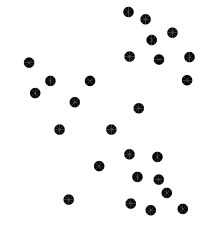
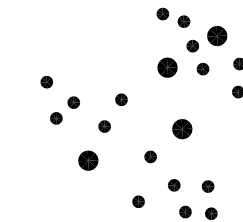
part: (172, 32) -> (217, 35), size x1.6
part: (129, 56) -> (167, 67), size x1.6
part: (138, 108) -> (181, 129), size x1.6
part: (59, 129) -> (88, 160), size x1.6

